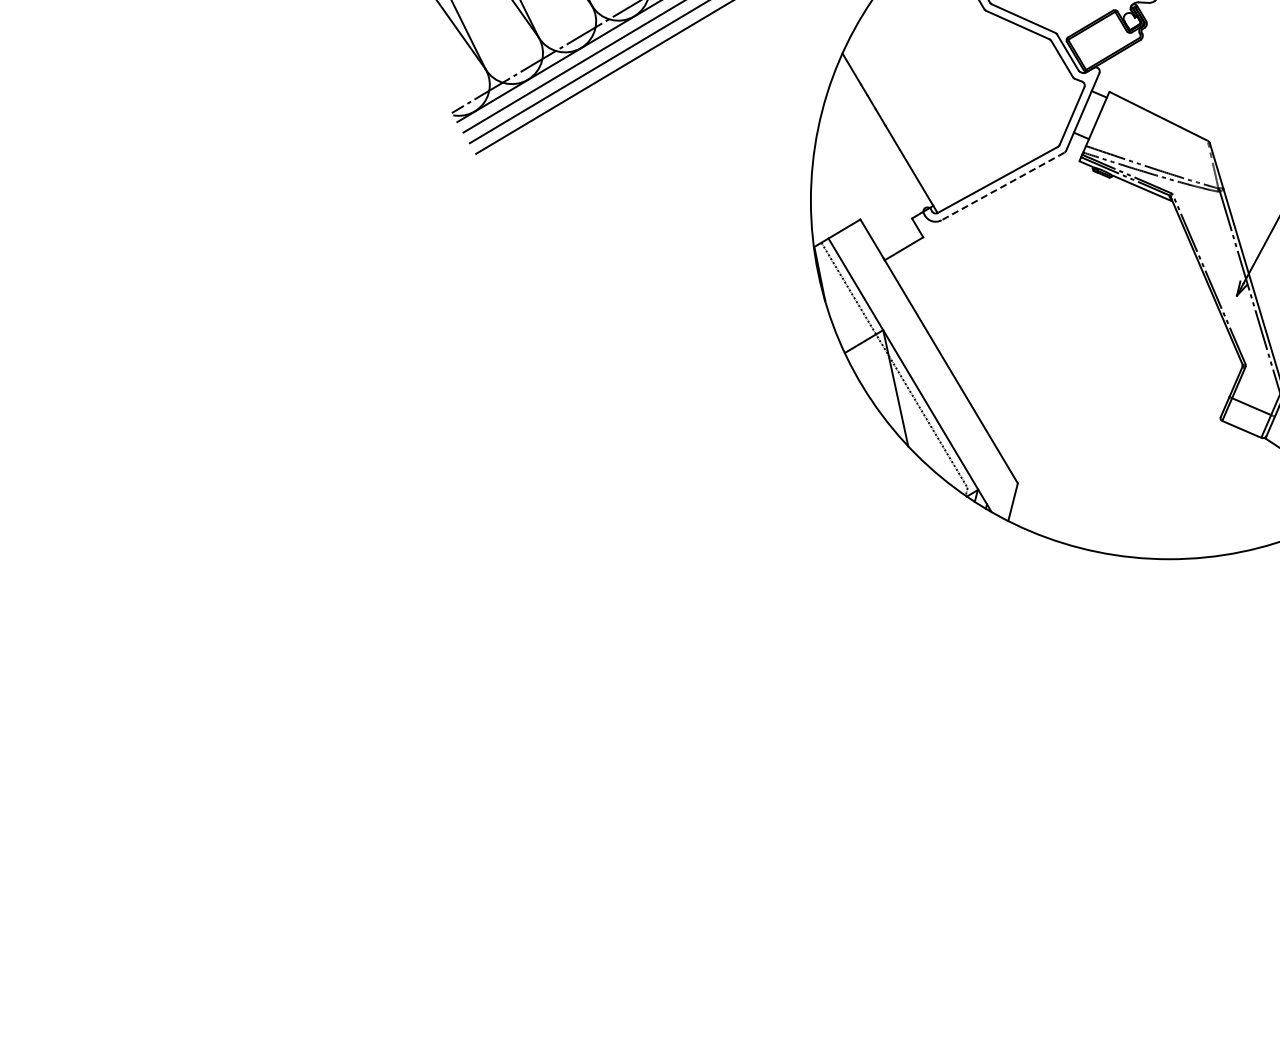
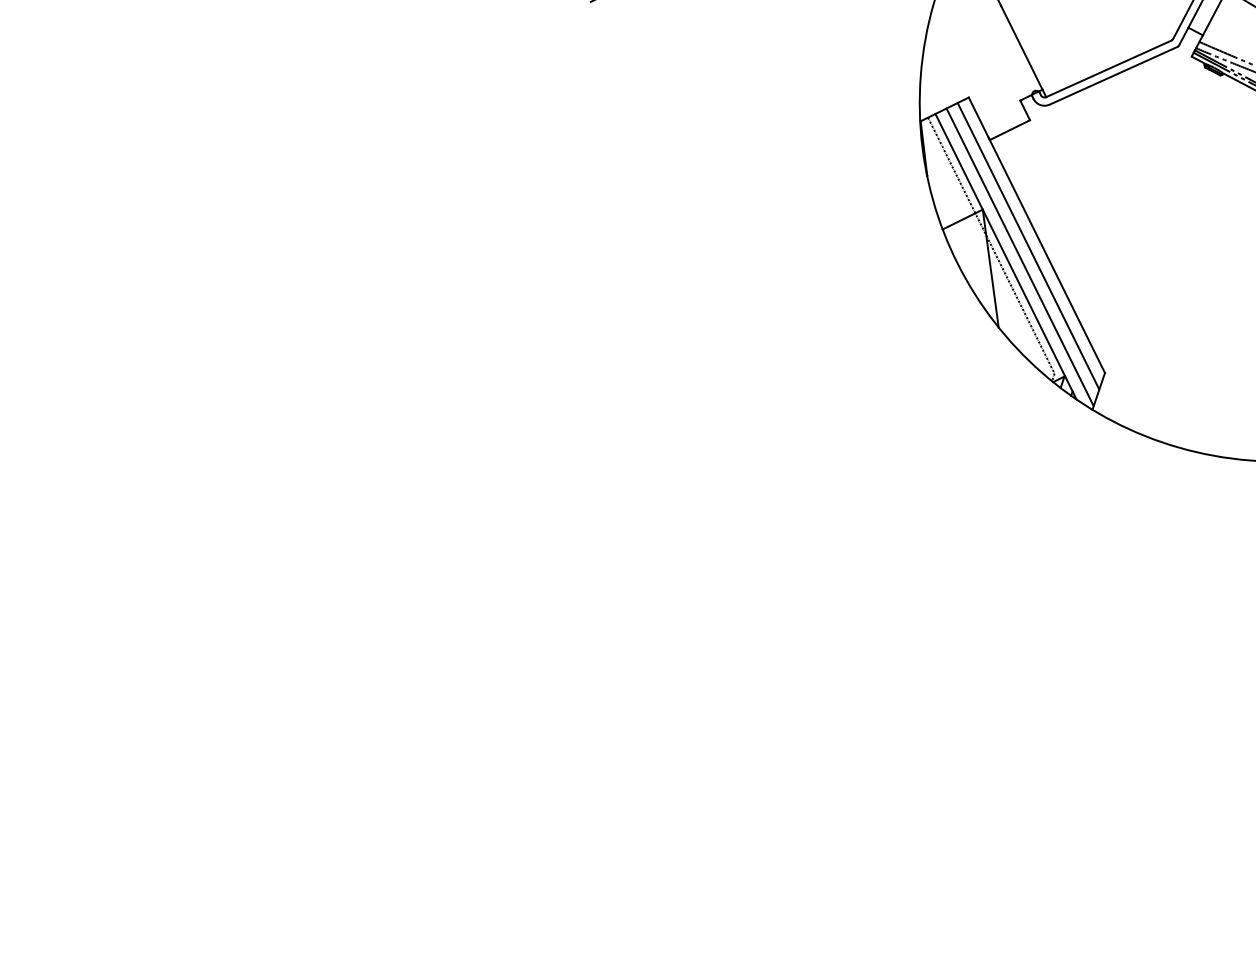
line: (1002, 186) -> (1112, 75), dashed -> solid
line: (931, 362) -> (1028, 245), added
line: (923, 374) -> (1019, 257), added

